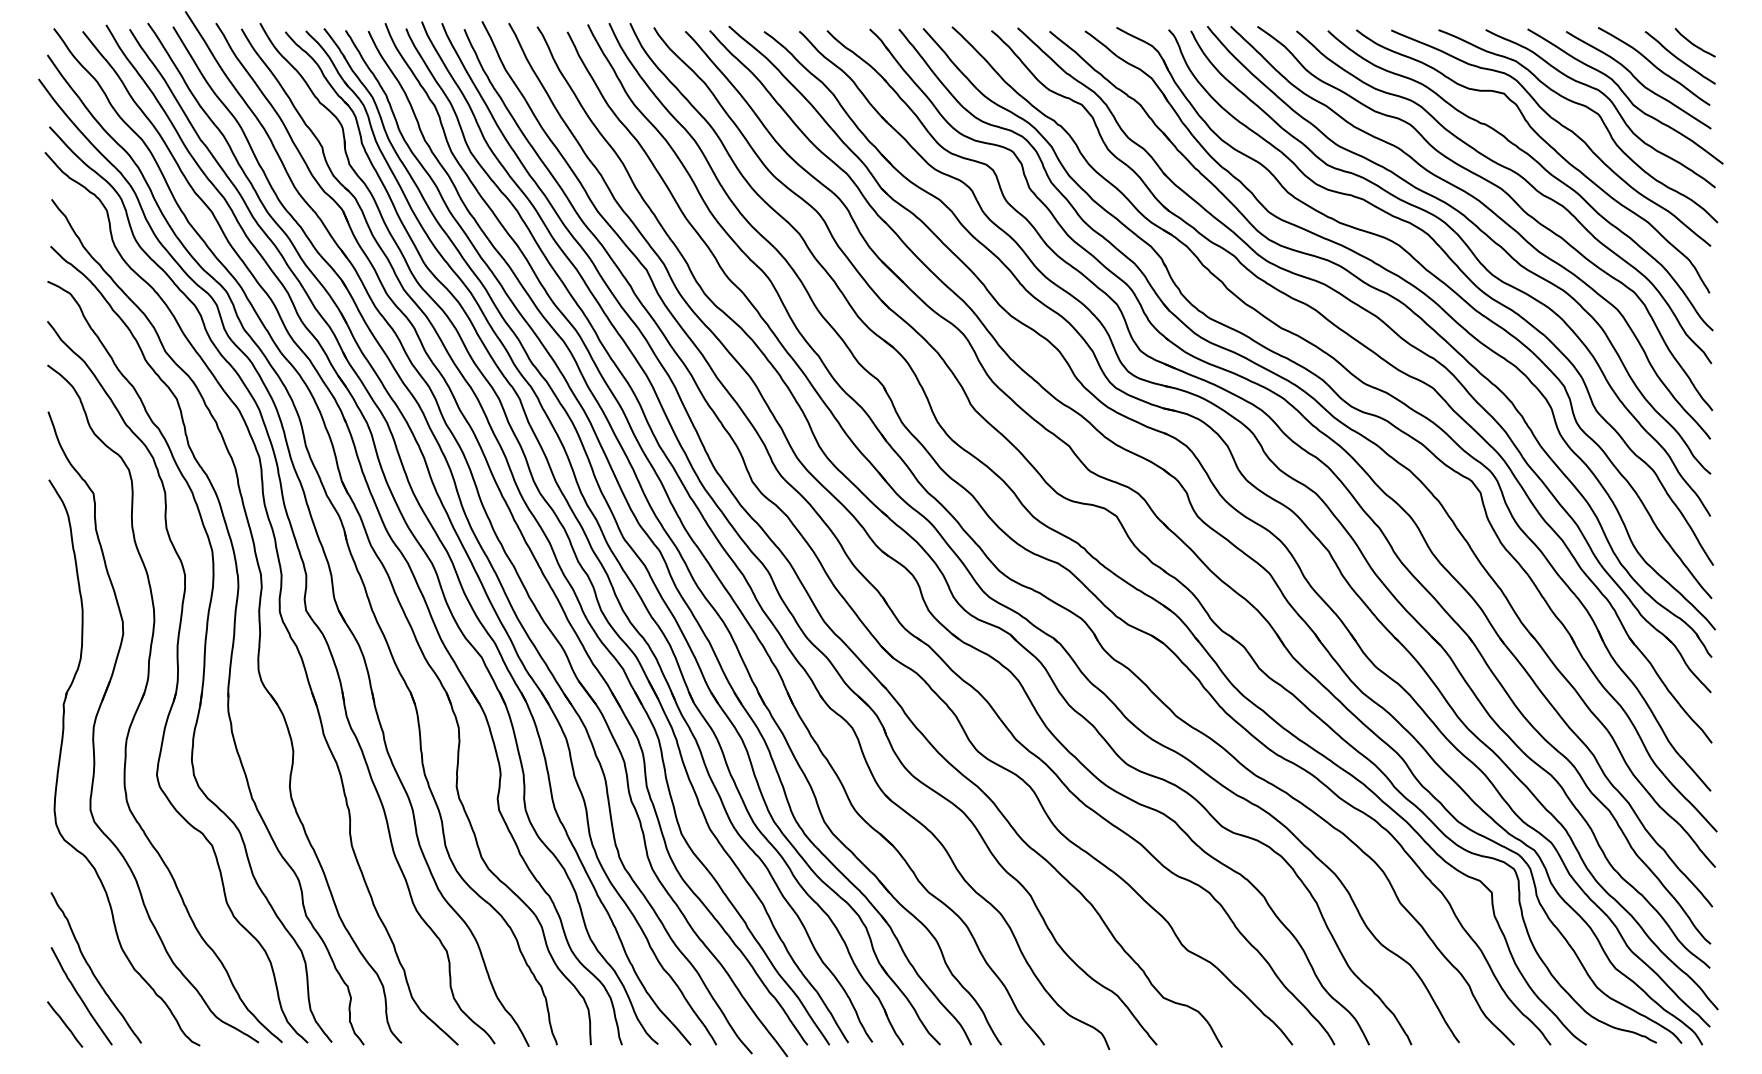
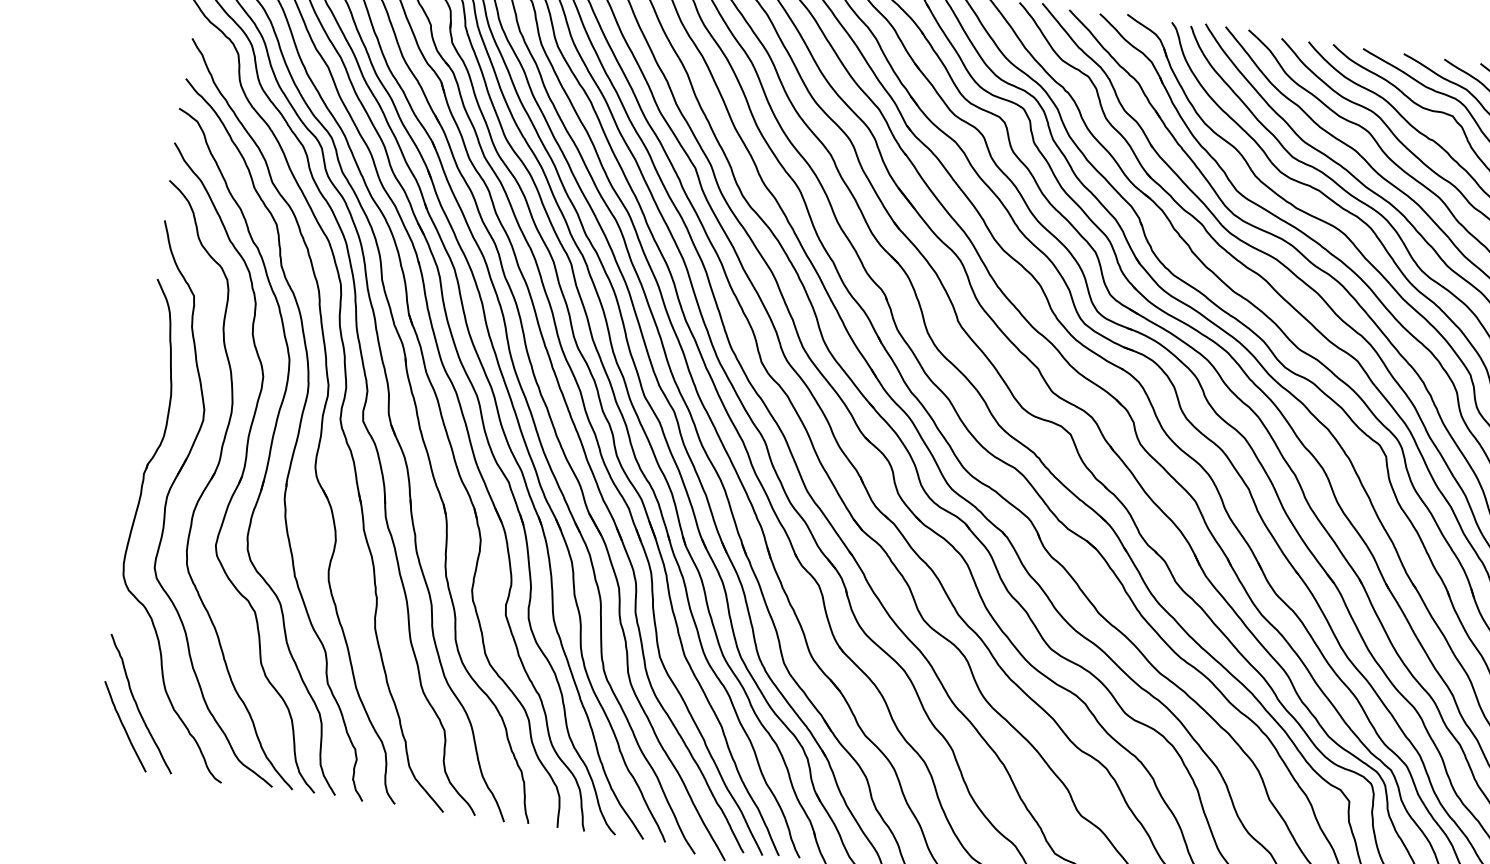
line: (65, 1024) -> (108, 749), removed

